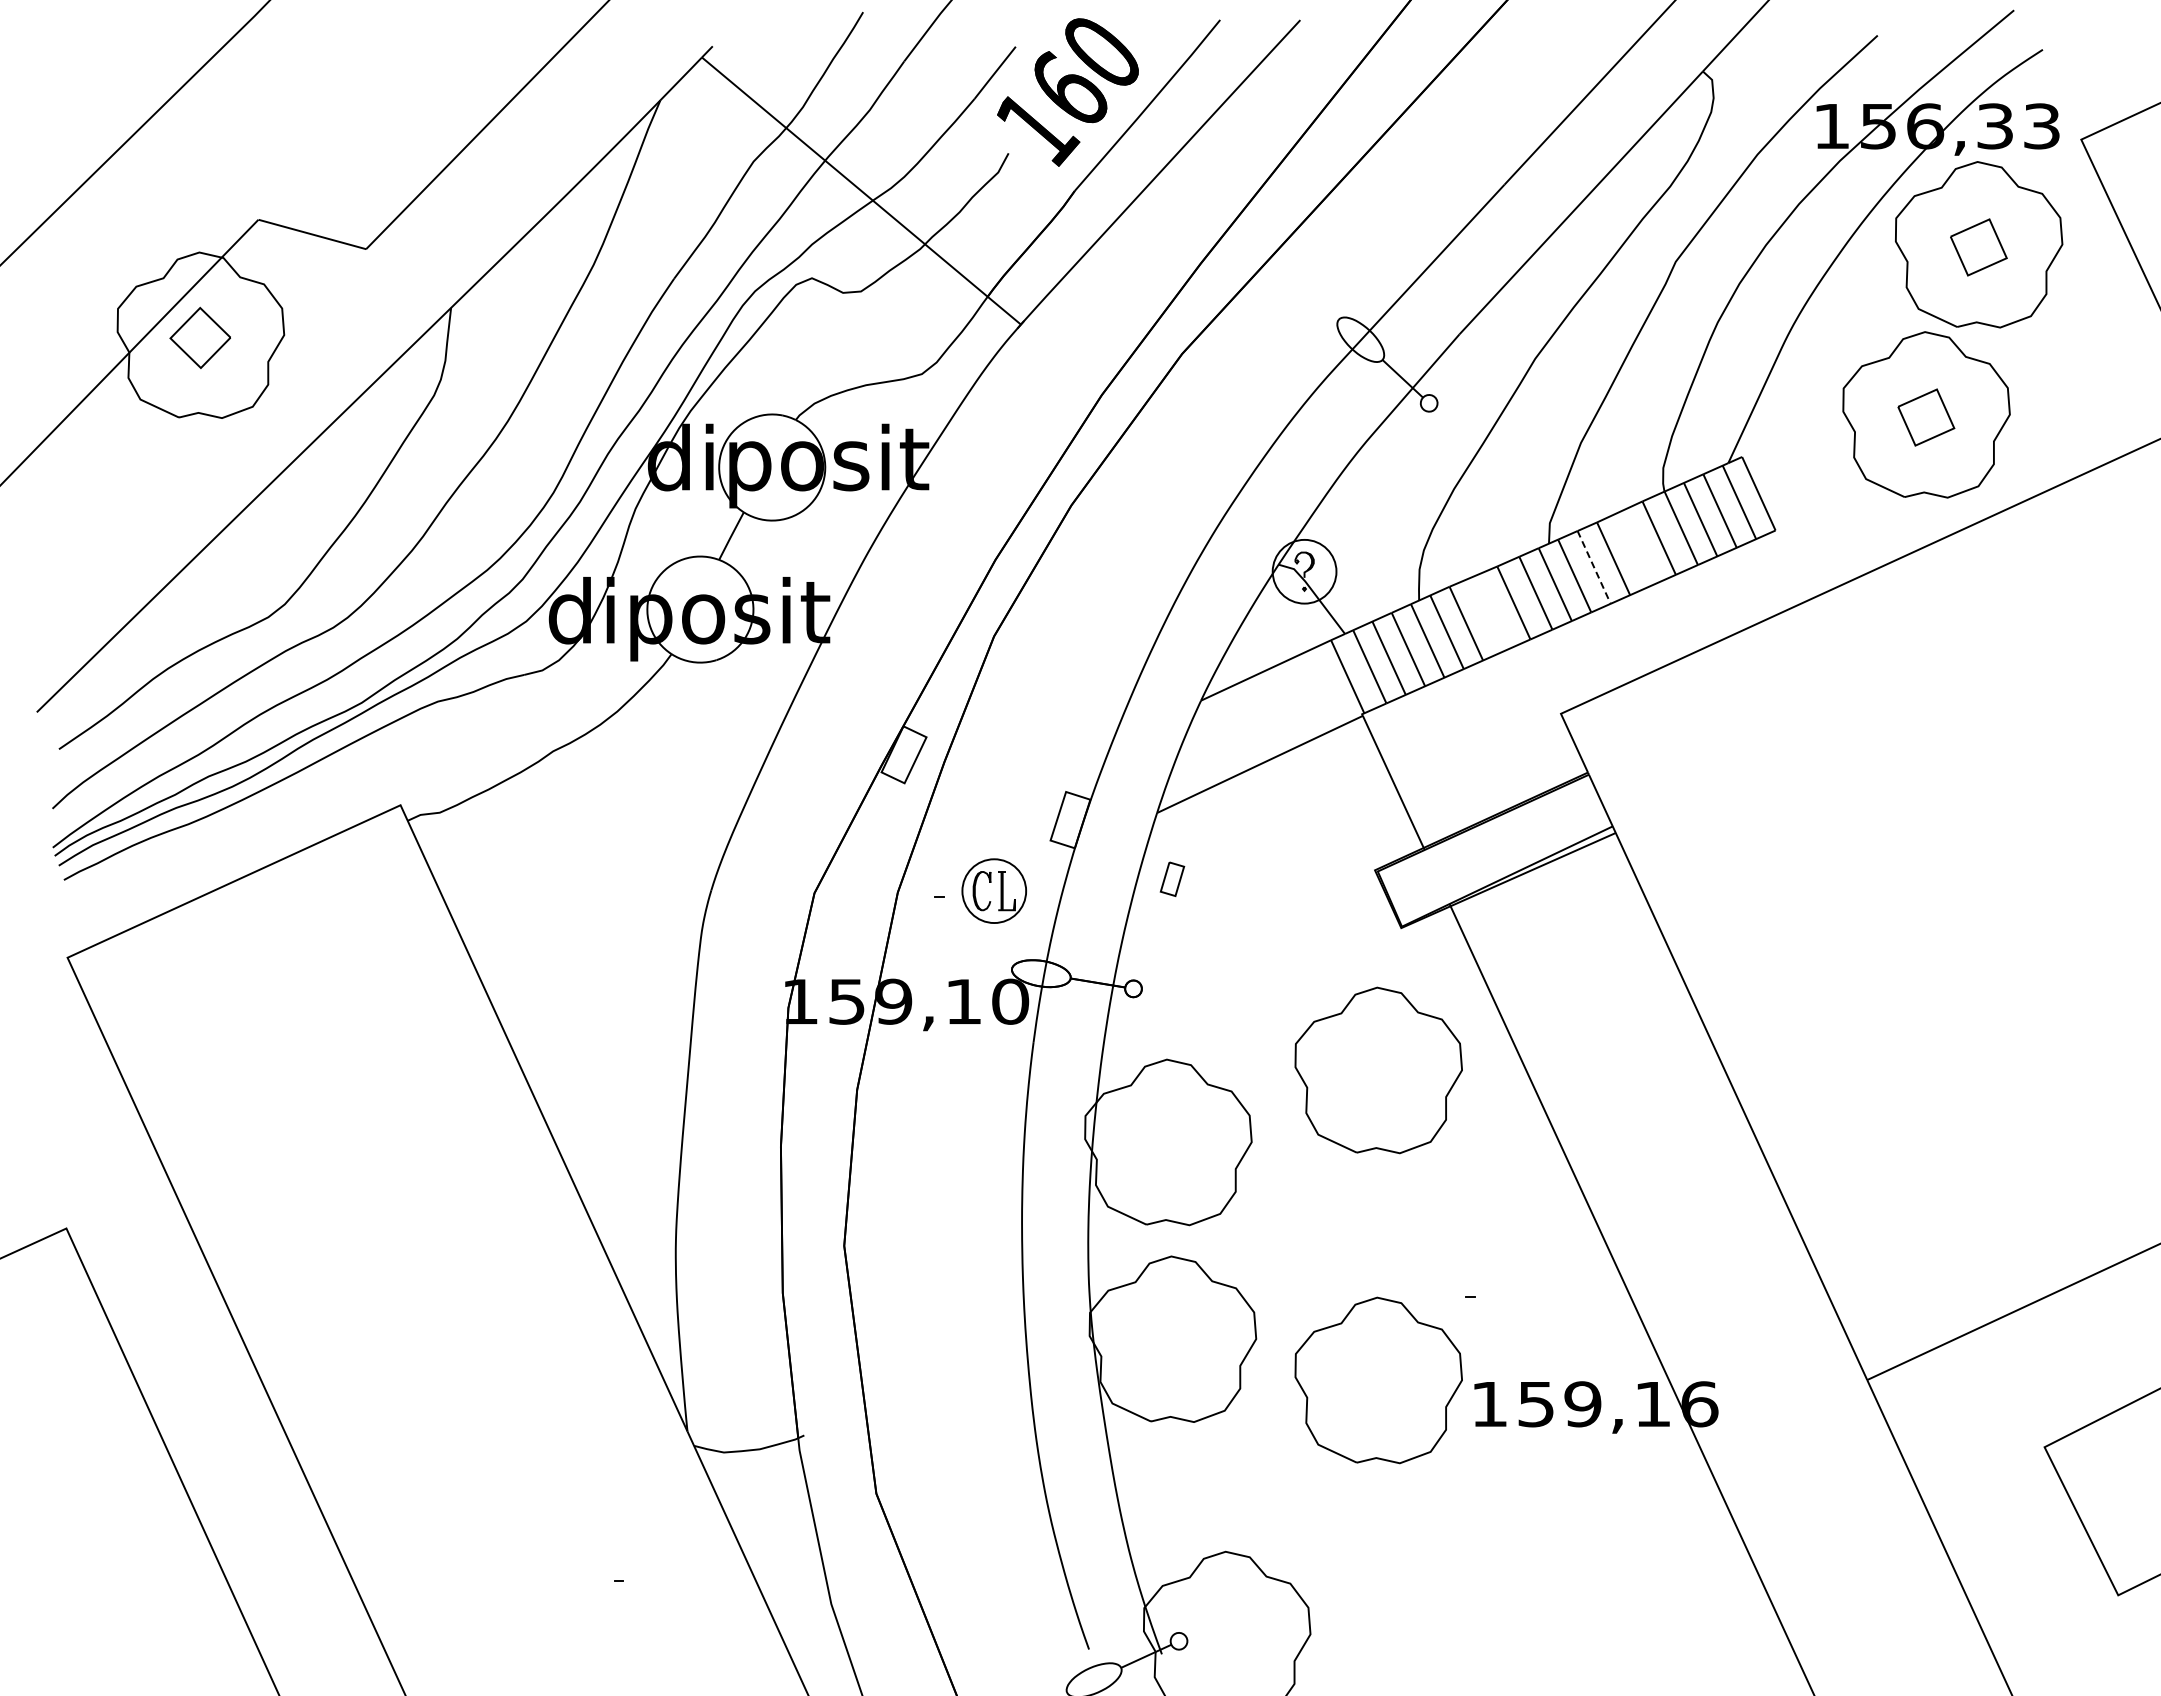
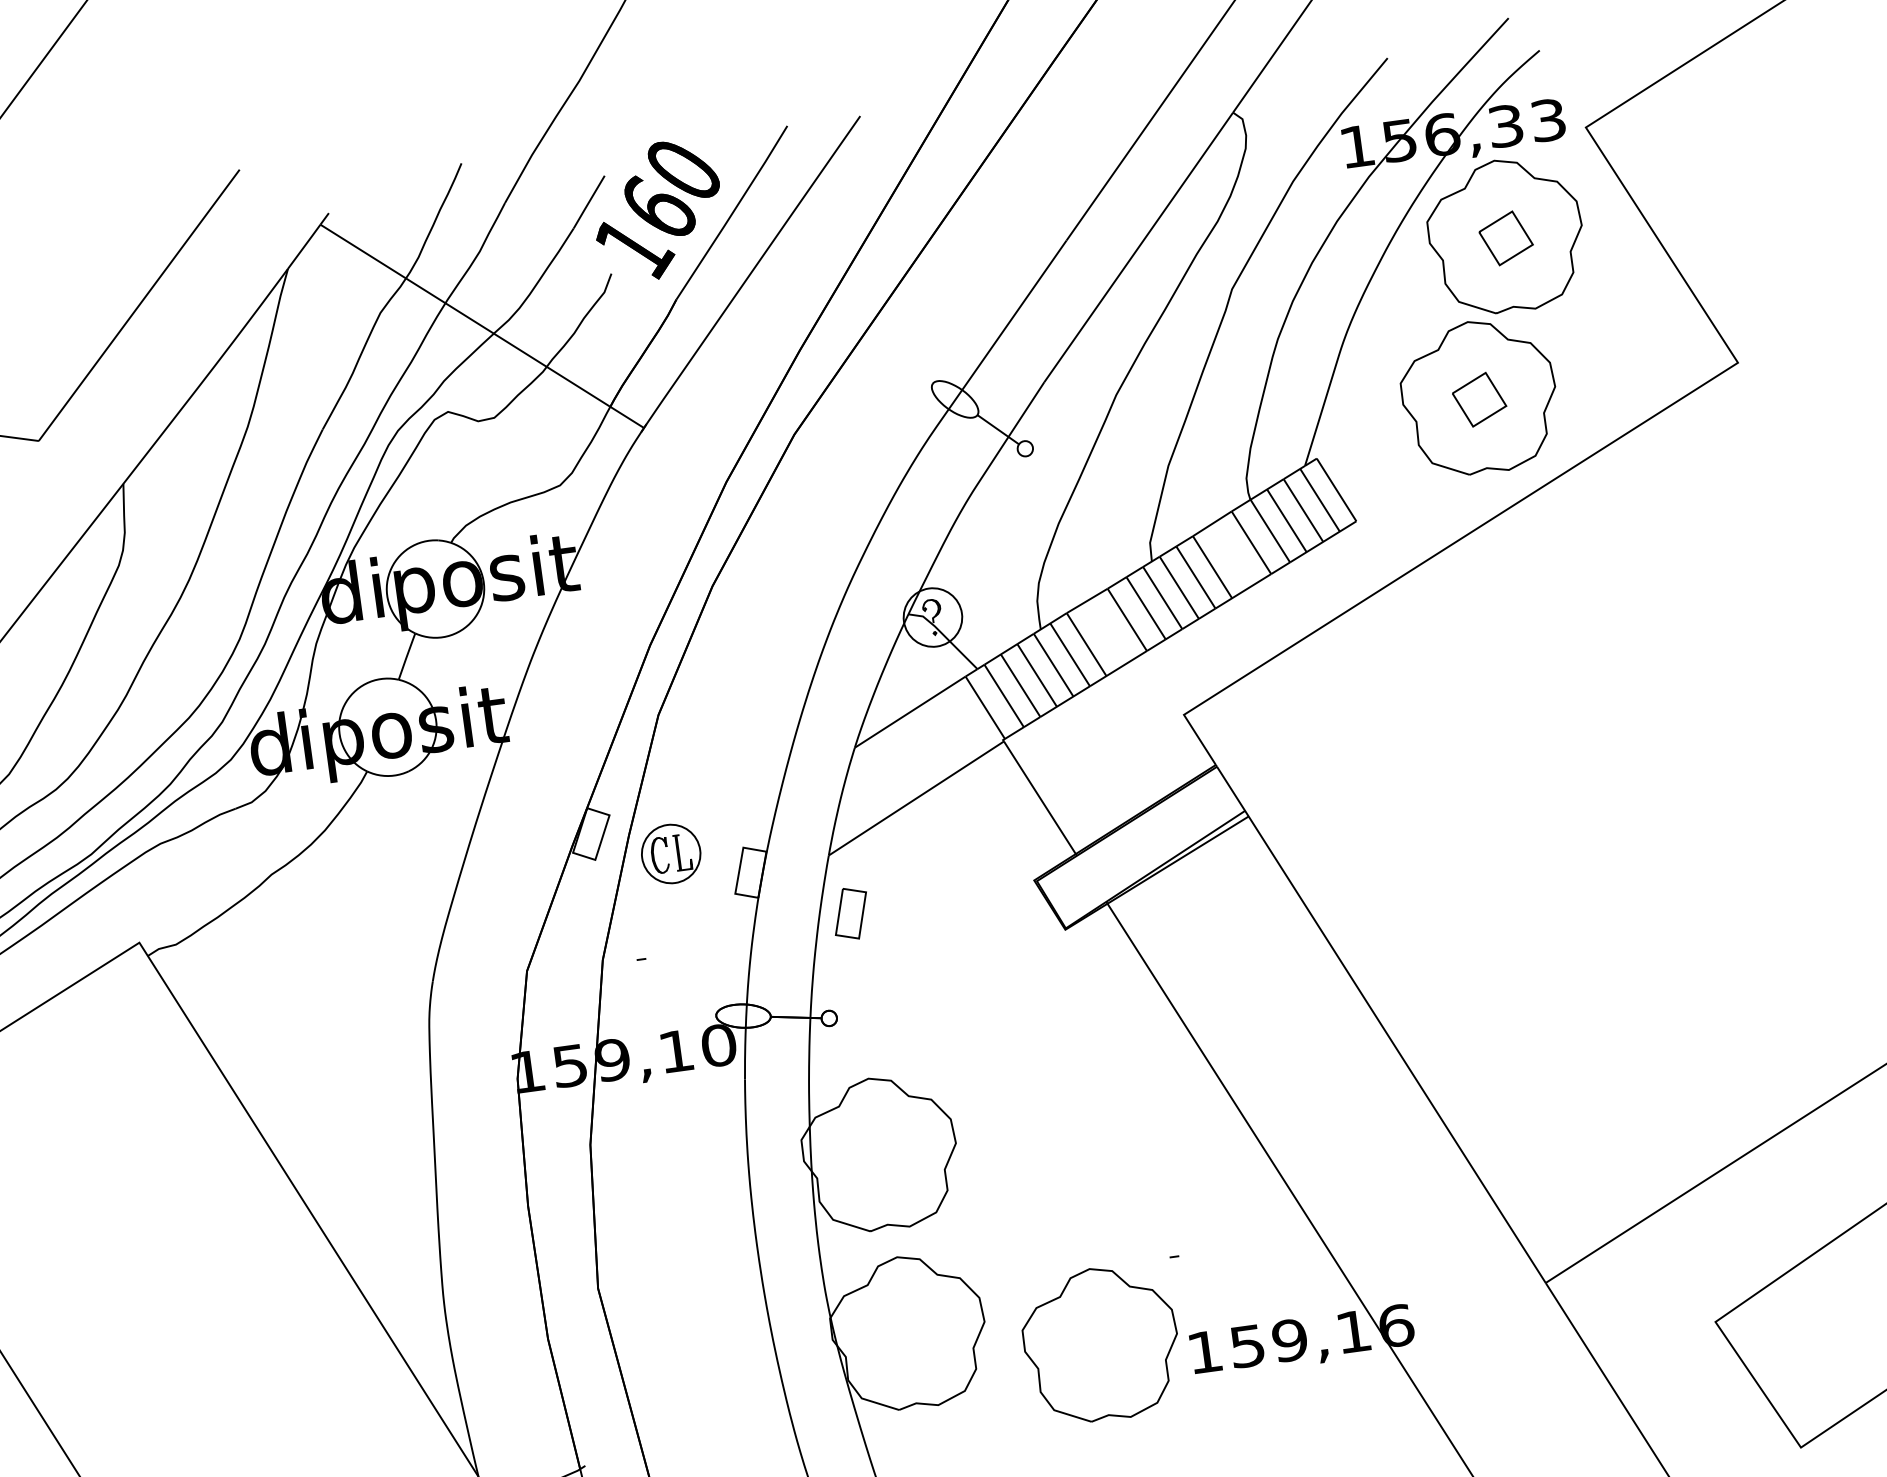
line: (1594, 567) -> (1196, 577), dashed -> solid
part: (1172, 879) -> (851, 914), size x1.67
part: (993, 890) -> (670, 853), moved
part: (1378, 1070) -> (1062, 1062), removed

